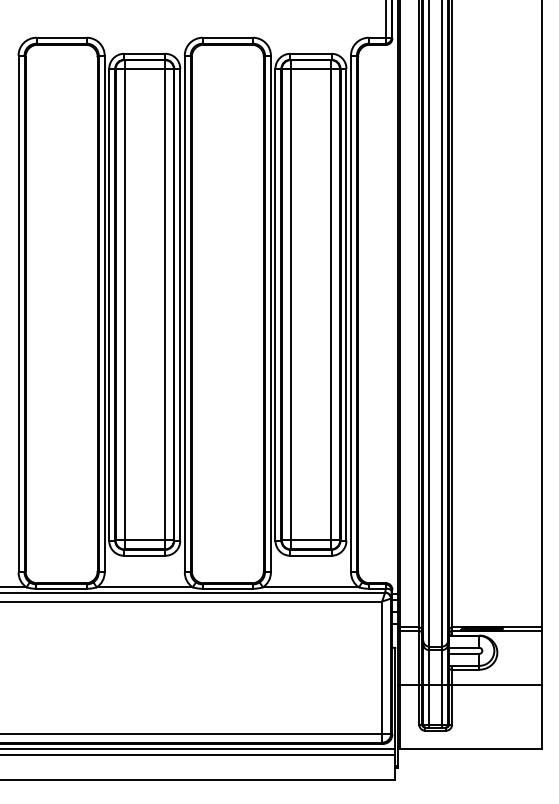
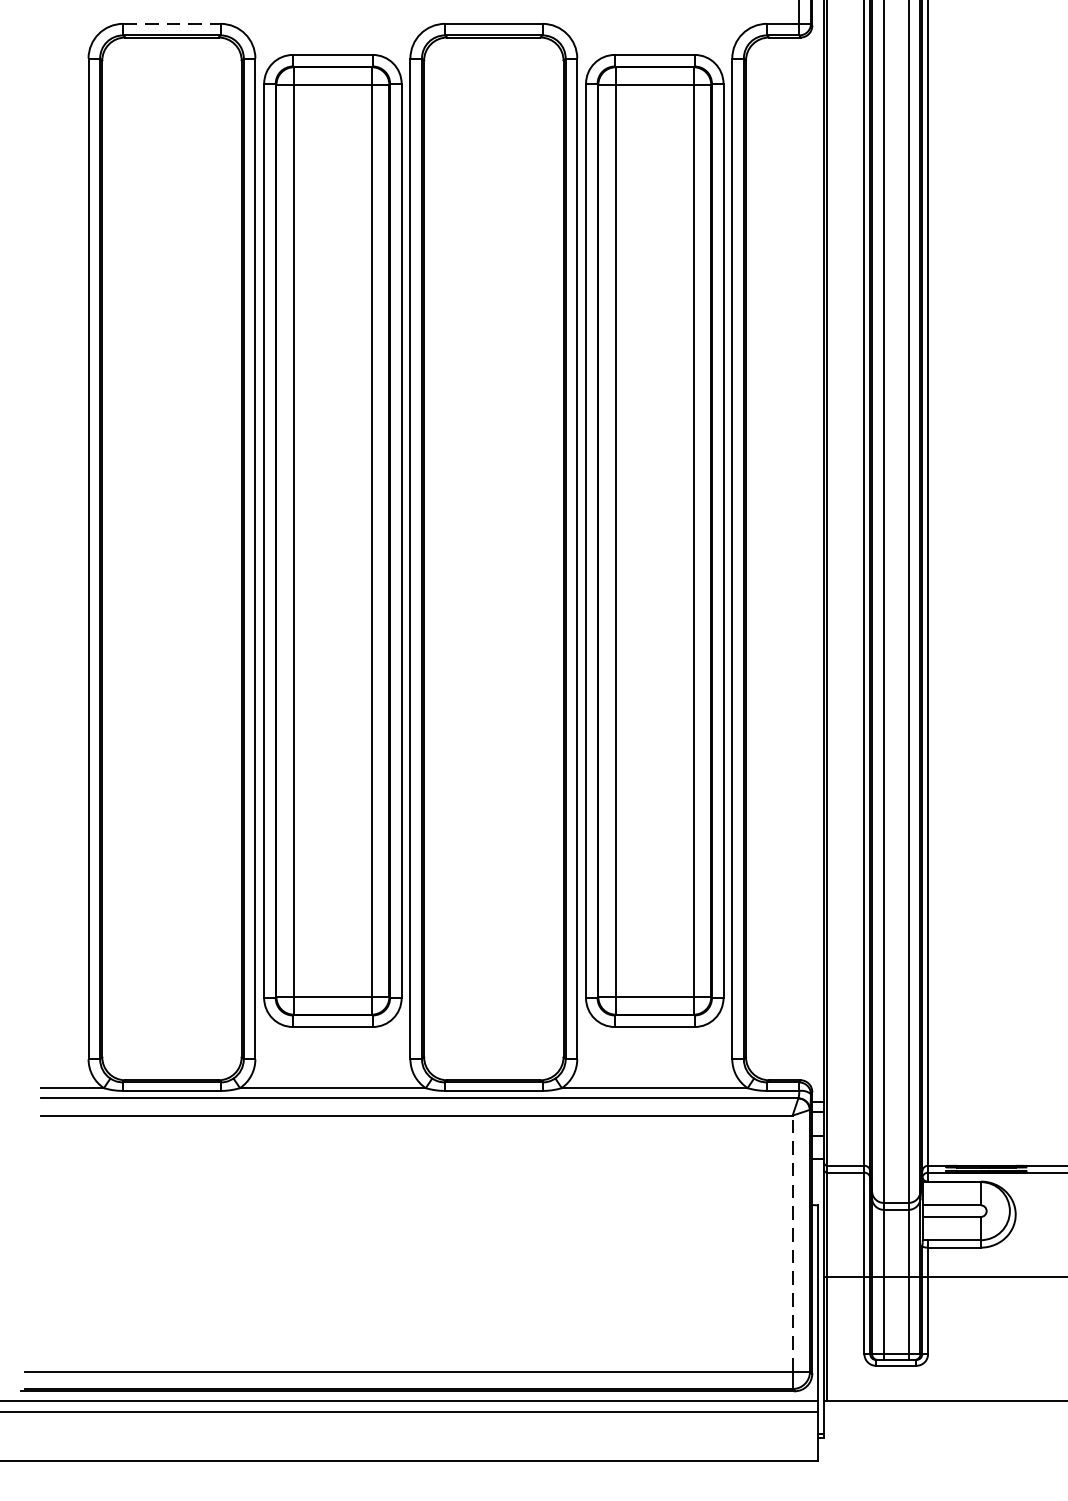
line: (62, 37) -> (173, 23), solid -> dashed
line: (382, 667) -> (793, 1243), solid -> dashed

